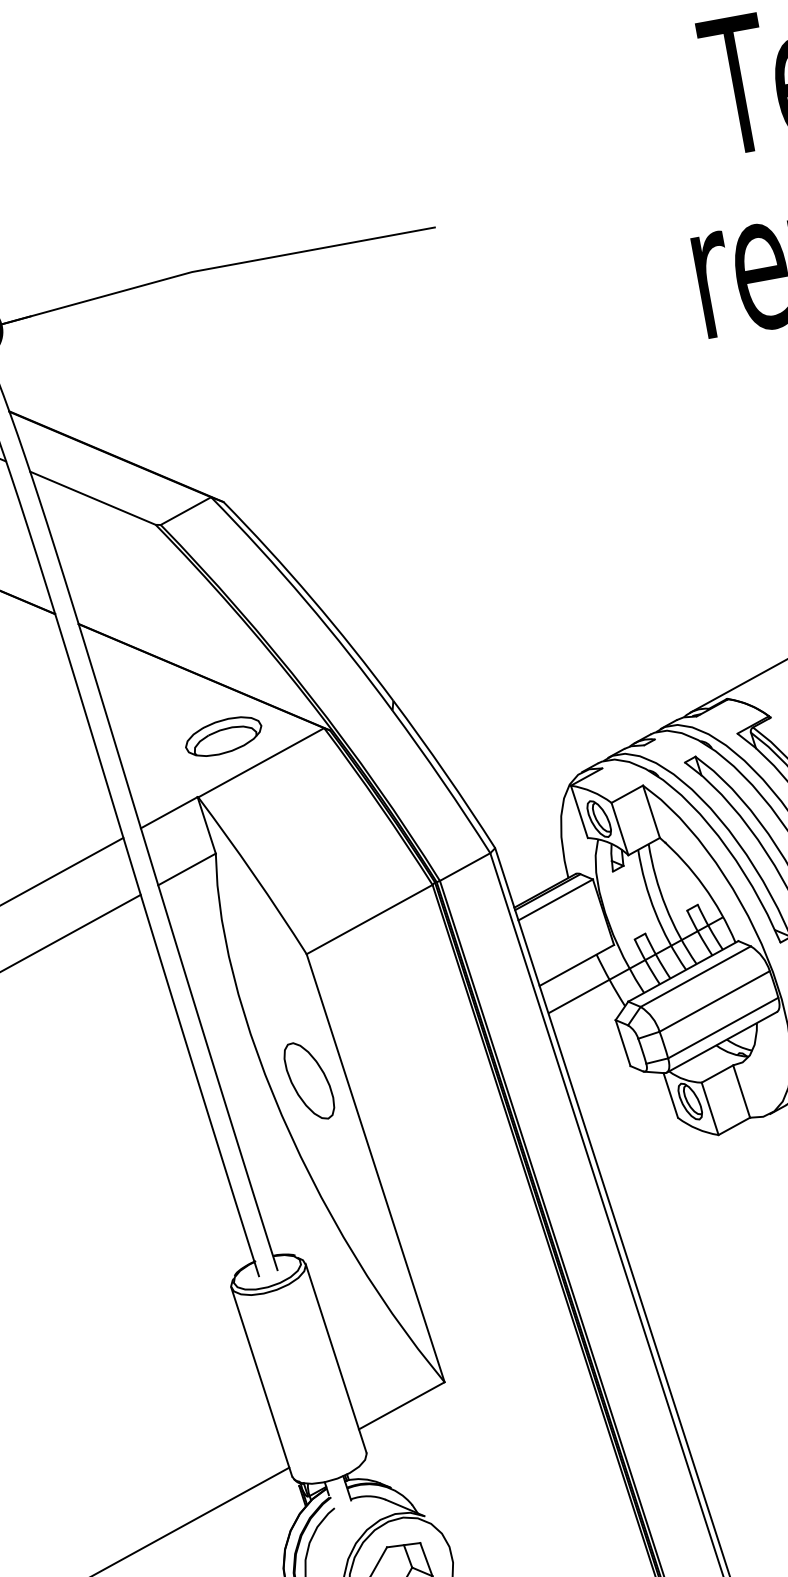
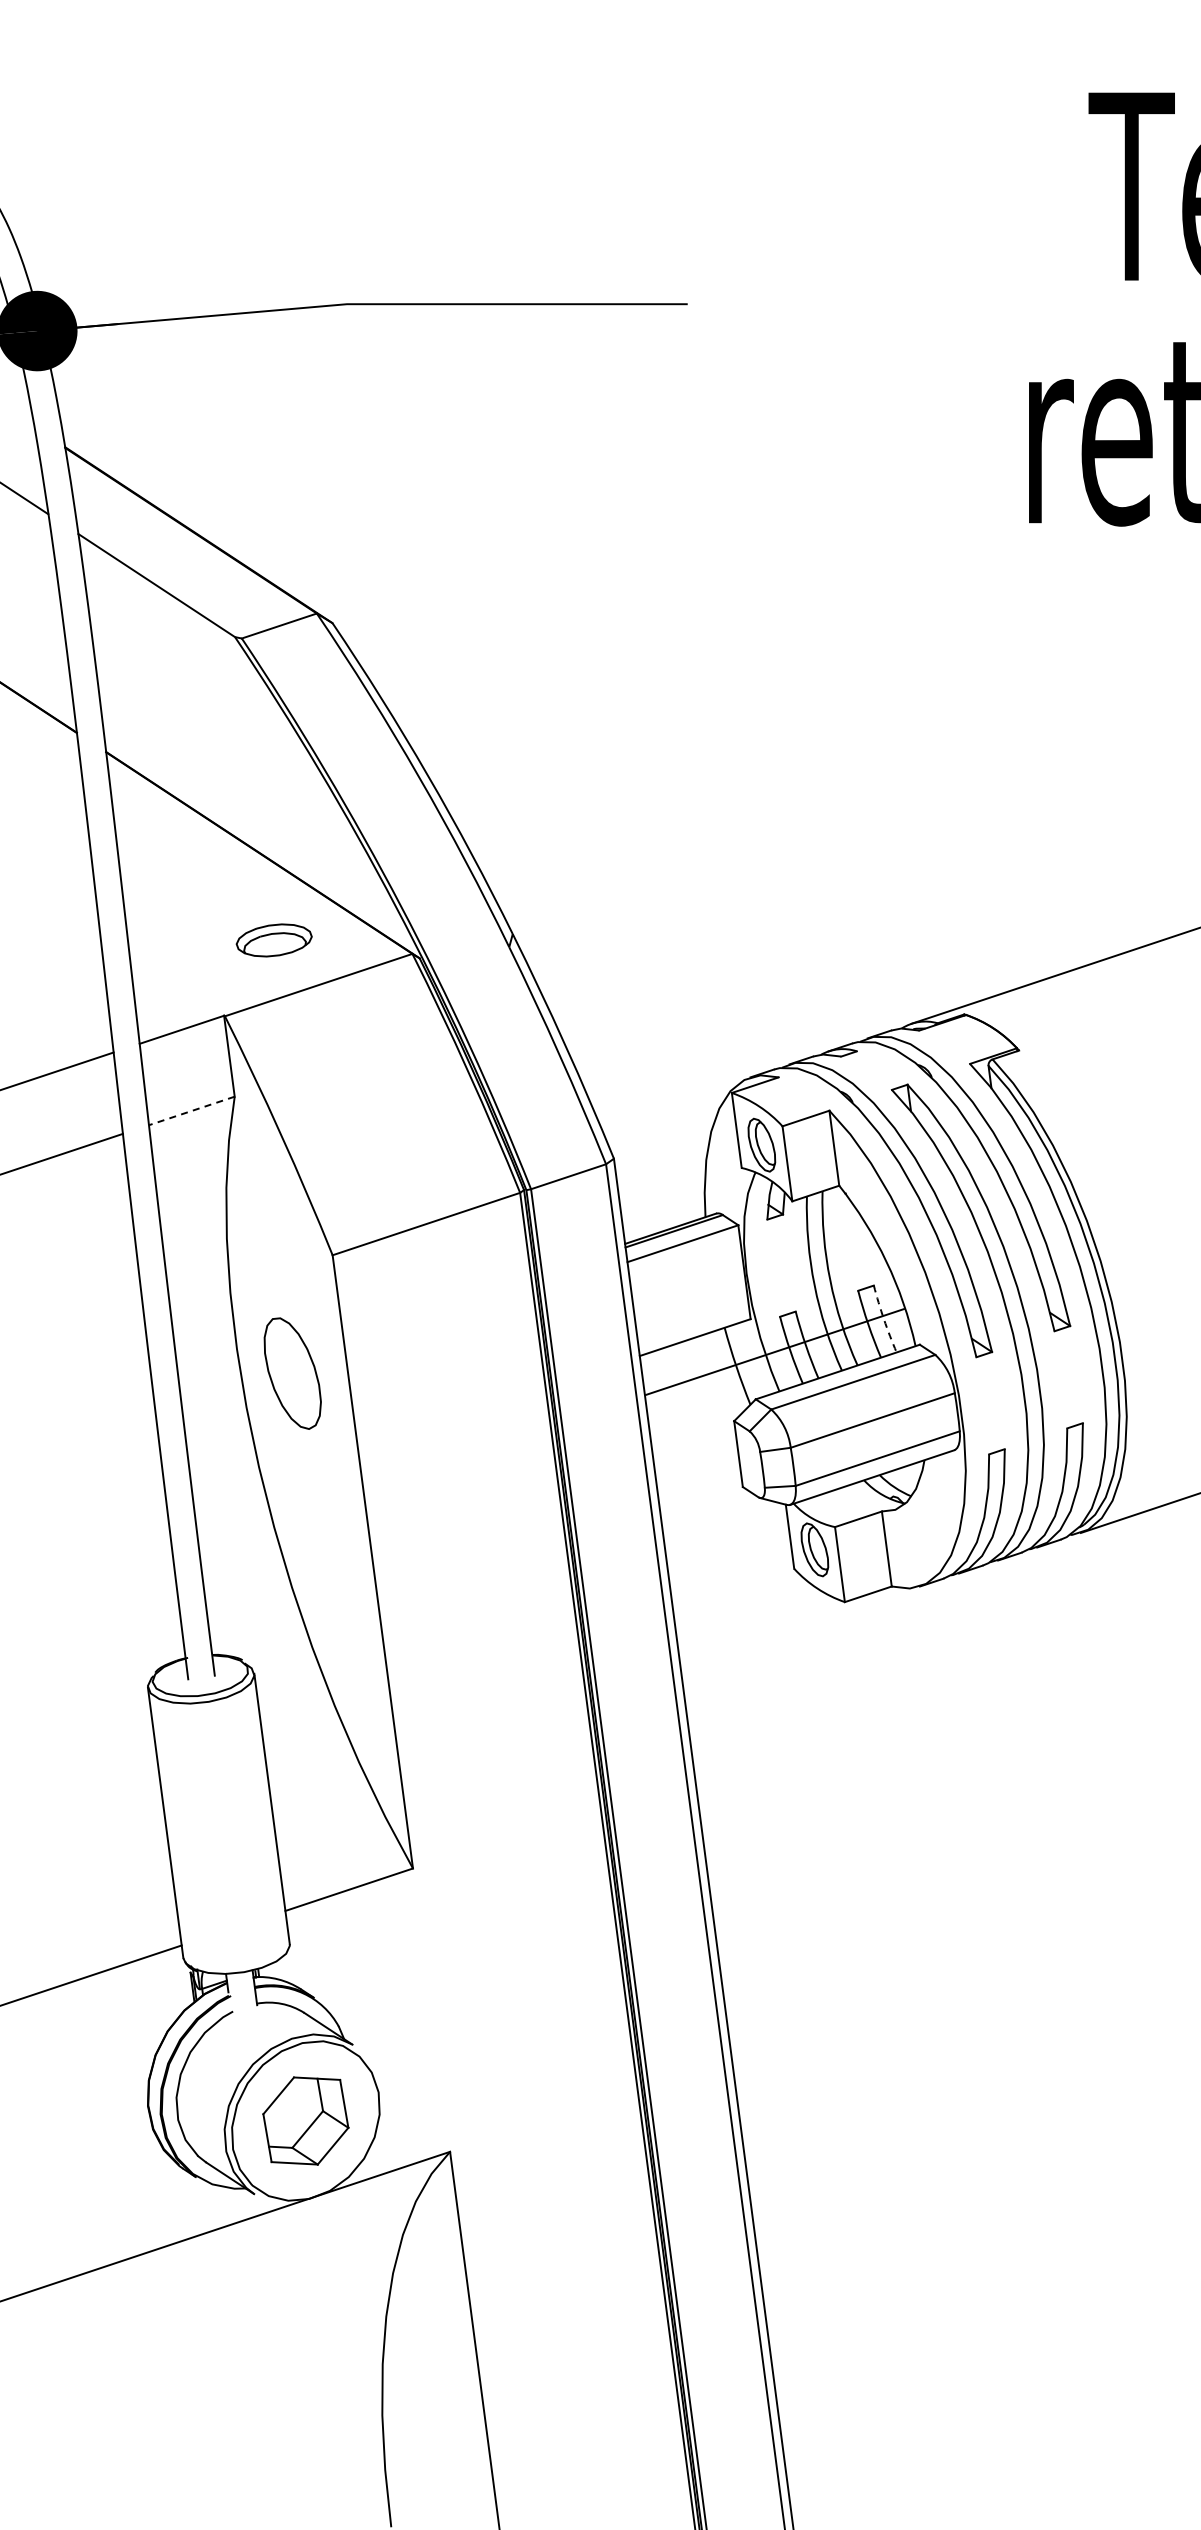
part: (223, 736) -> (273, 940), size x0.7
line: (186, 869) -> (191, 1111), solid -> dashed
arc: (709, 927) -> (884, 1319), solid -> dashed
part: (309, 1081) -> (292, 1373), moved

